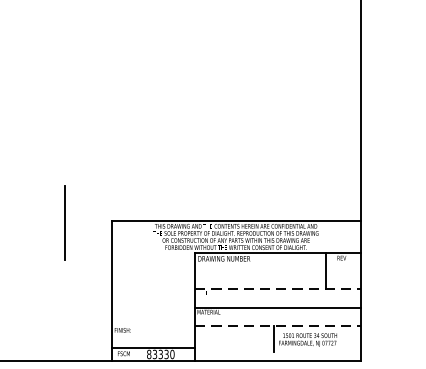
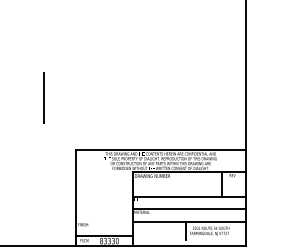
line: (63, 222) -> (43, 97), moved
line: (278, 288) -> (189, 196), dashed -> solid
line: (278, 325) -> (189, 221), dashed -> solid

